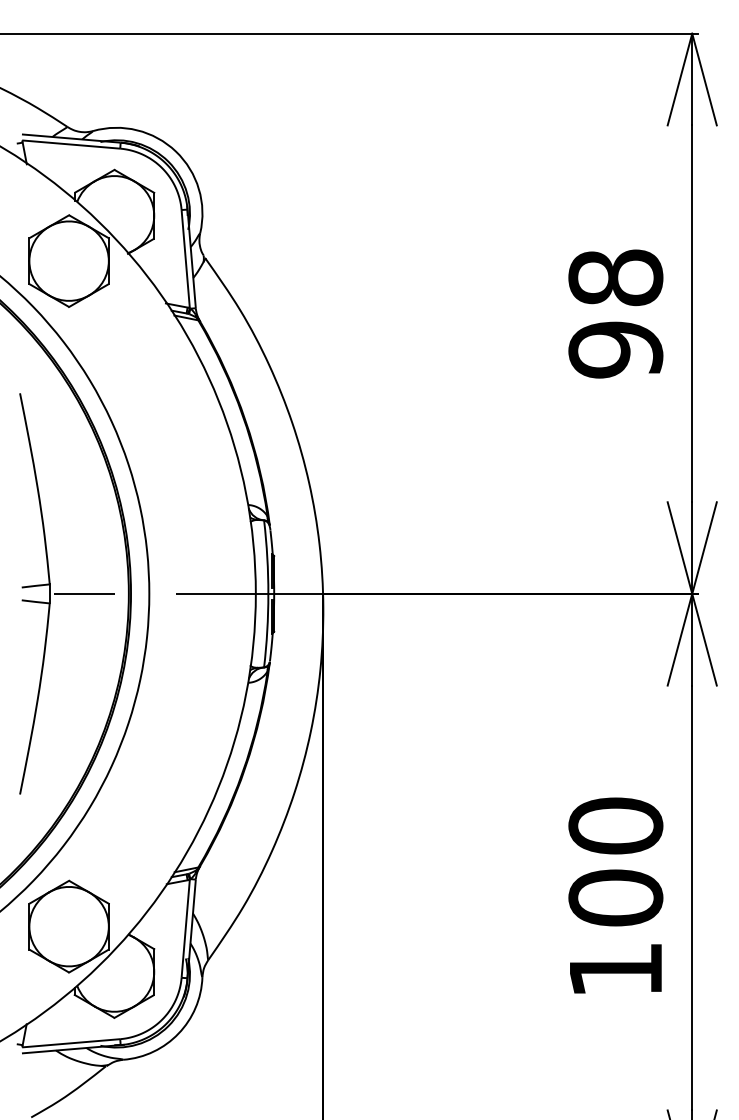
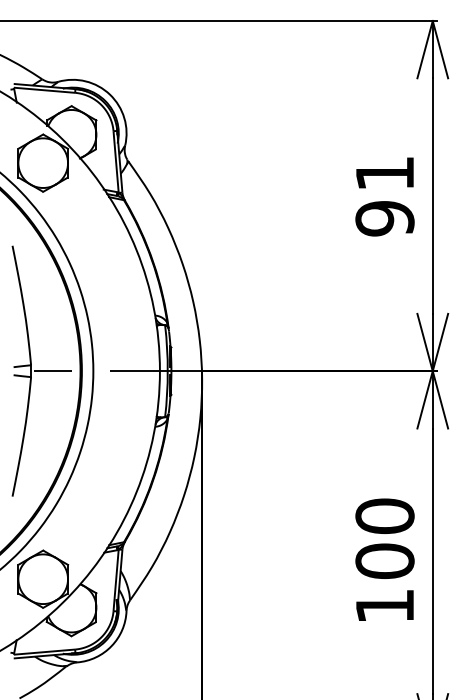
text: (615, 277) -> (384, 173), 98 -> 91

